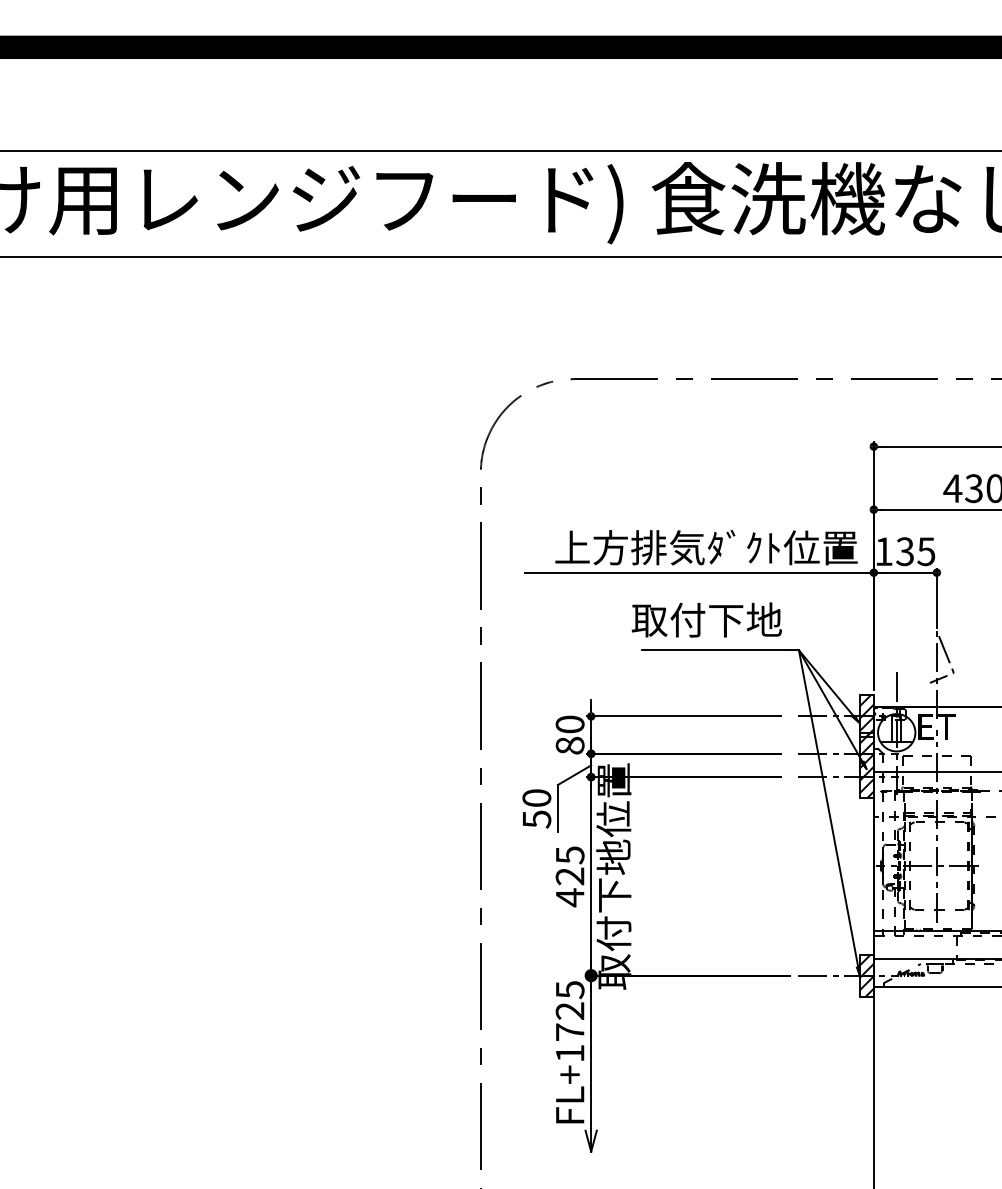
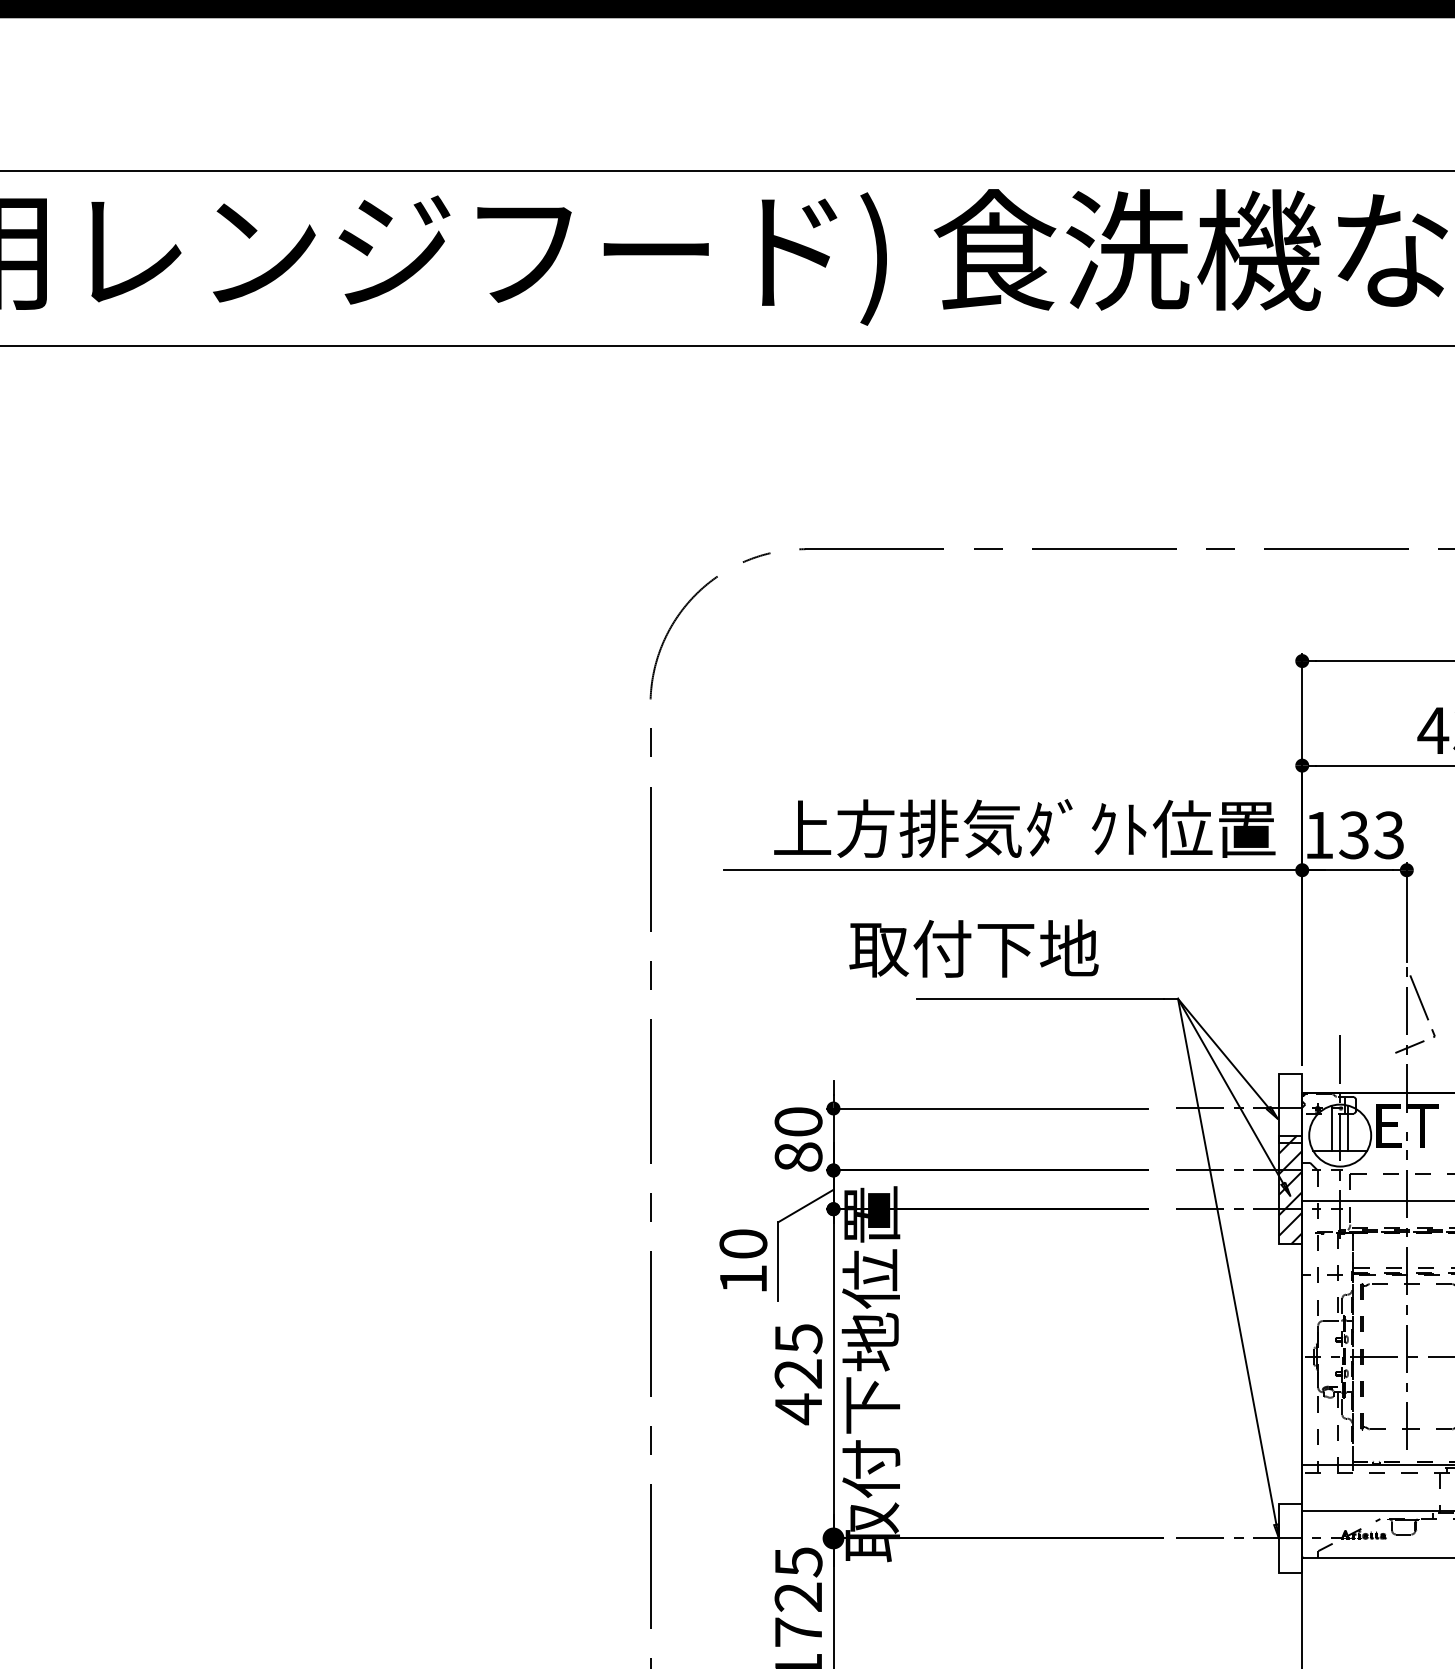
text: (926, 551) -> (1389, 835), 135 -> 133
text: (706, 619) -> (973, 947), moved
hatch: (866, 716) -> (1290, 1108), removed
text: (537, 819) -> (744, 1279), 50 -> 10
hatch: (866, 975) -> (1290, 1538), removed

